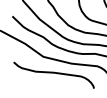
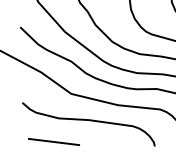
line: (32, 85) -> (53, 141), added

